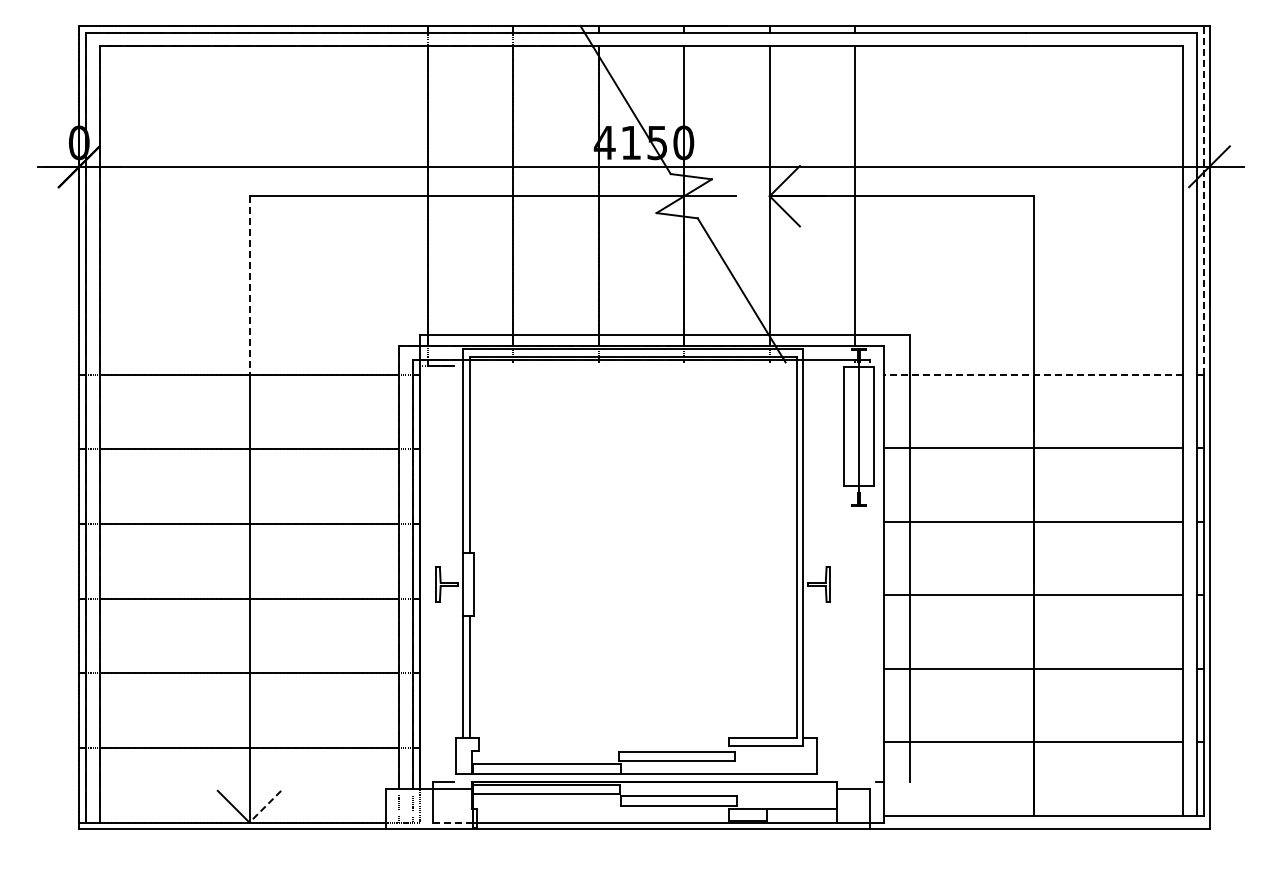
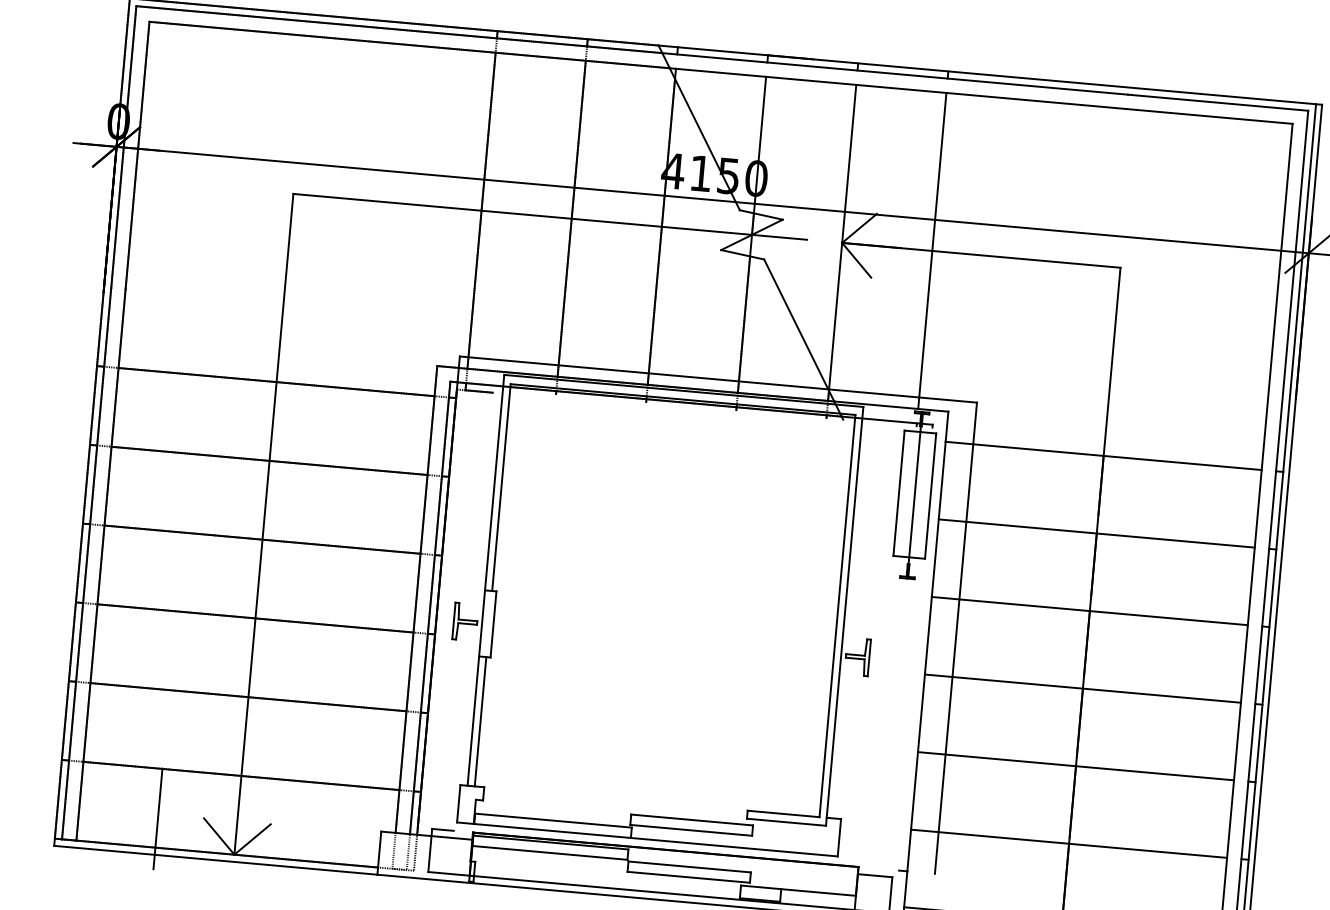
line: (1203, 199) -> (1299, 287), dashed -> solid
line: (249, 285) -> (284, 288), dashed -> solid
line: (1033, 374) -> (1103, 455), dashed -> solid
line: (174, 794) -> (157, 818), added
line: (265, 807) -> (252, 840), dashed -> solid
line: (452, 822) -> (448, 873), dashed -> solid

